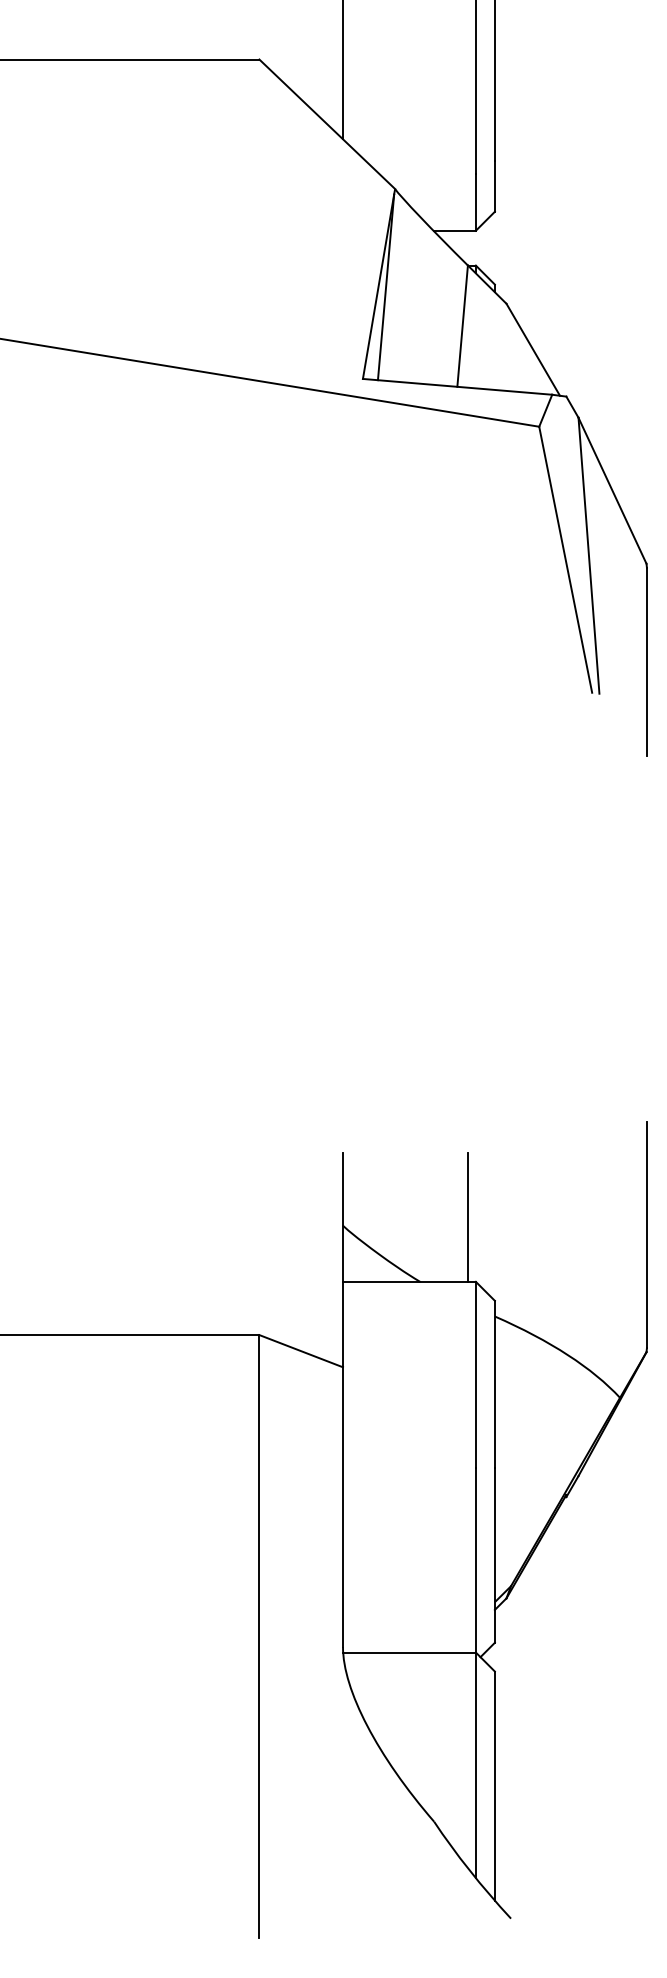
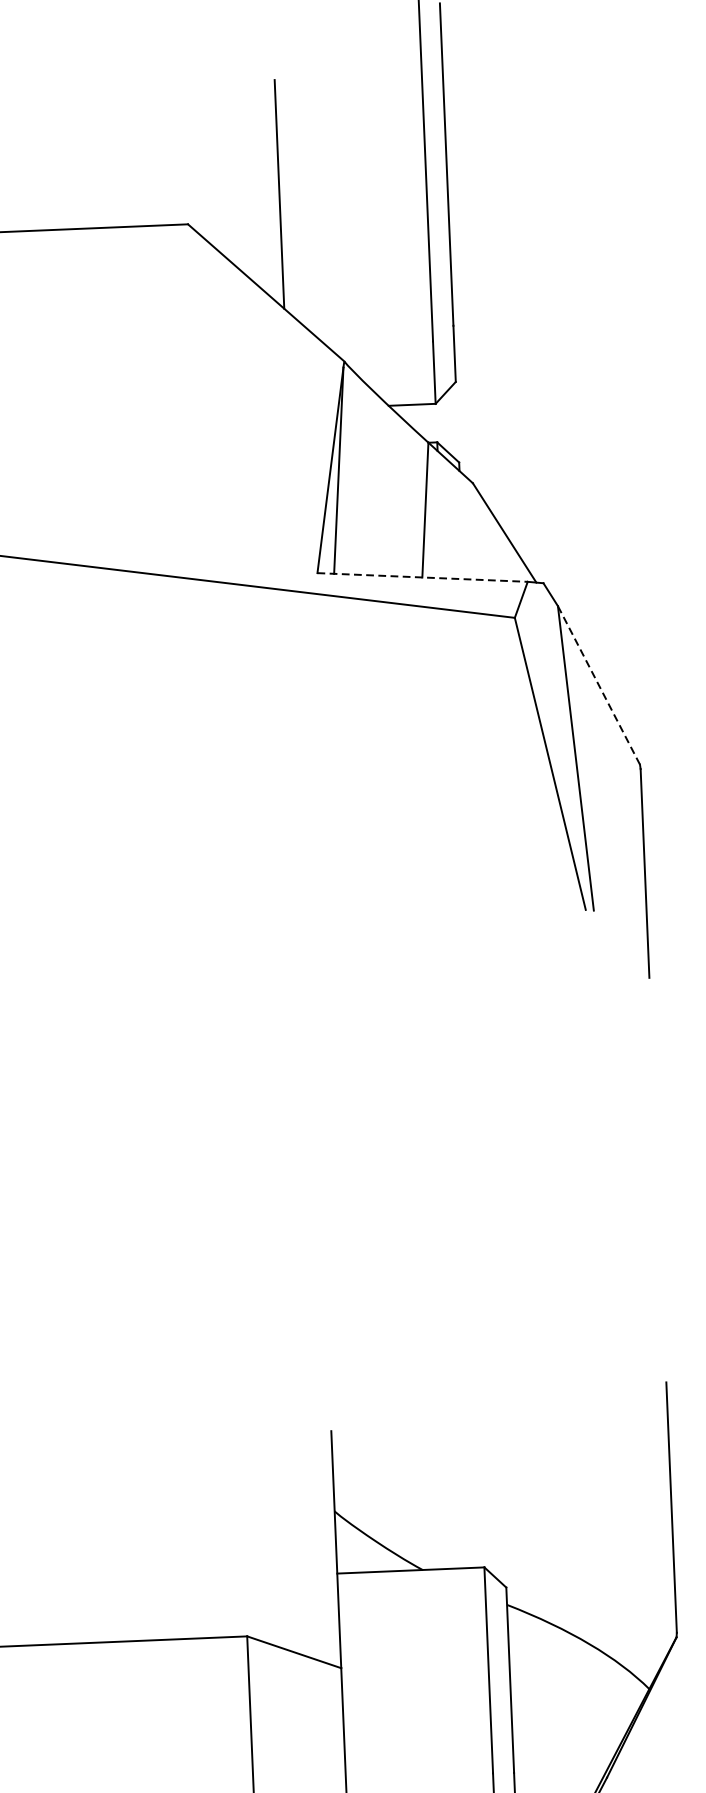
line: (457, 386) -> (422, 577), solid -> dashed
line: (612, 490) -> (598, 685), solid -> dashed
line: (468, 1217) -> (473, 1496), removed

